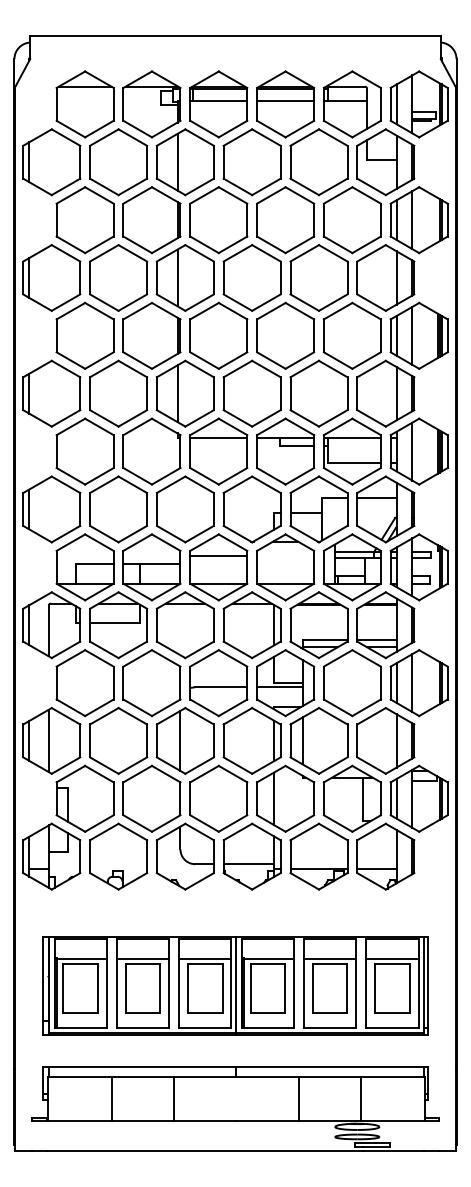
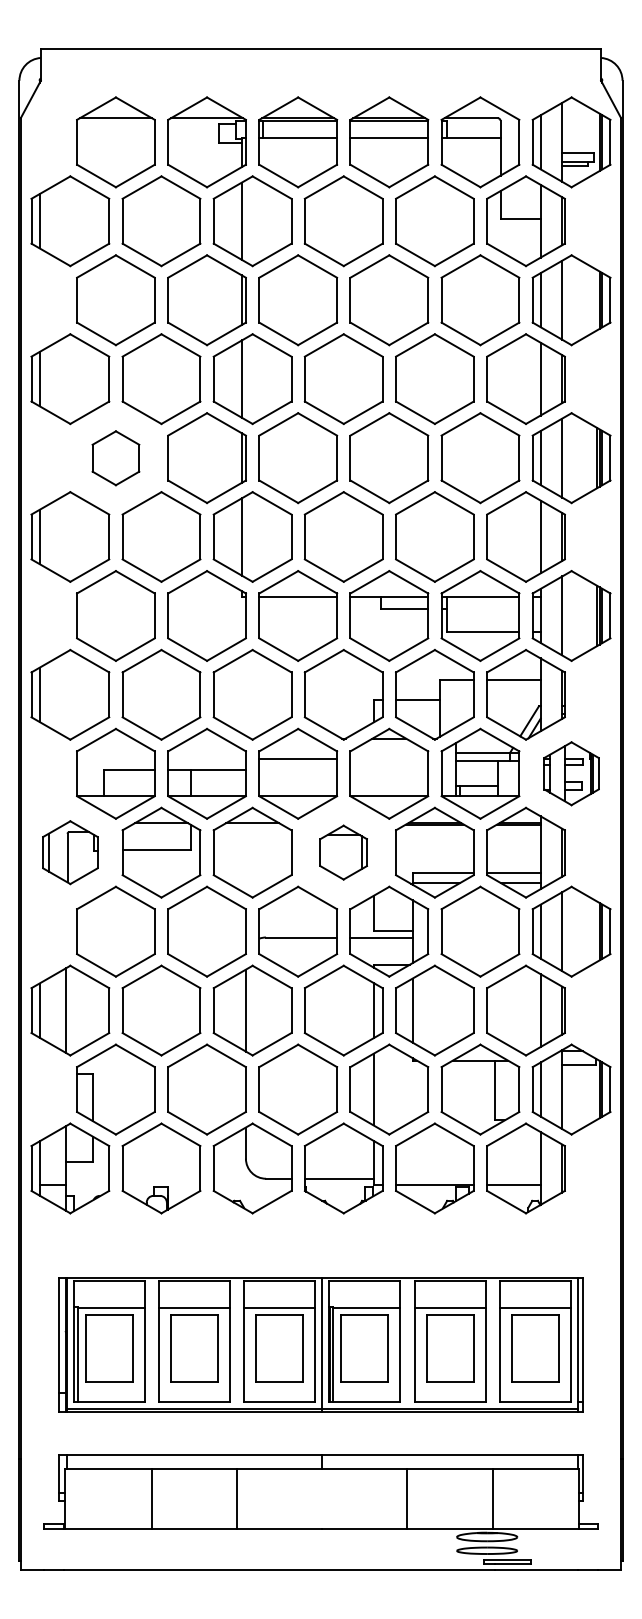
part: (84, 336) -> (115, 458), size x0.6
part: (419, 567) -> (571, 773), size x0.7
part: (51, 625) -> (70, 852), size x0.7
part: (251, 625) -> (343, 852), size x0.6

